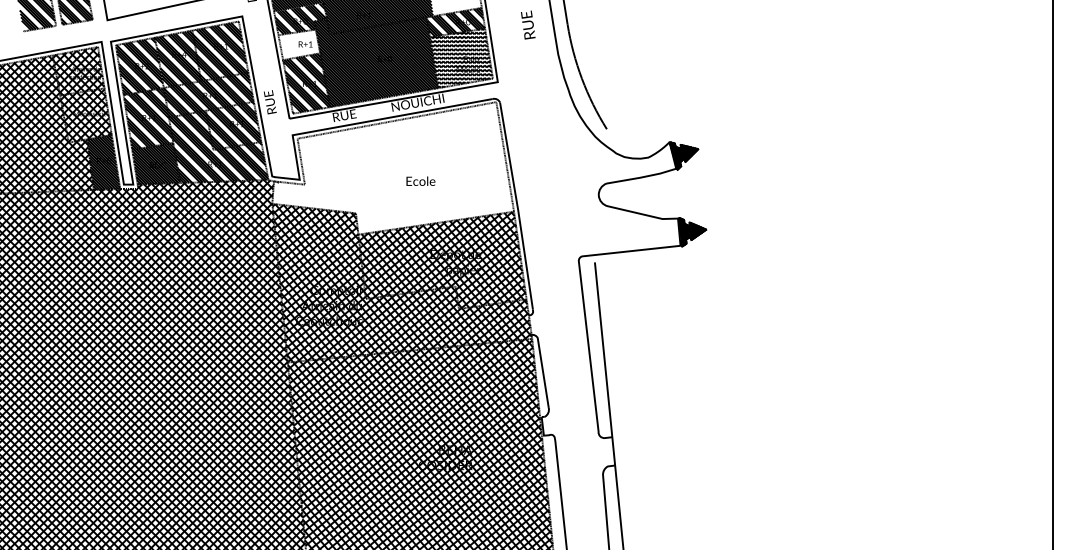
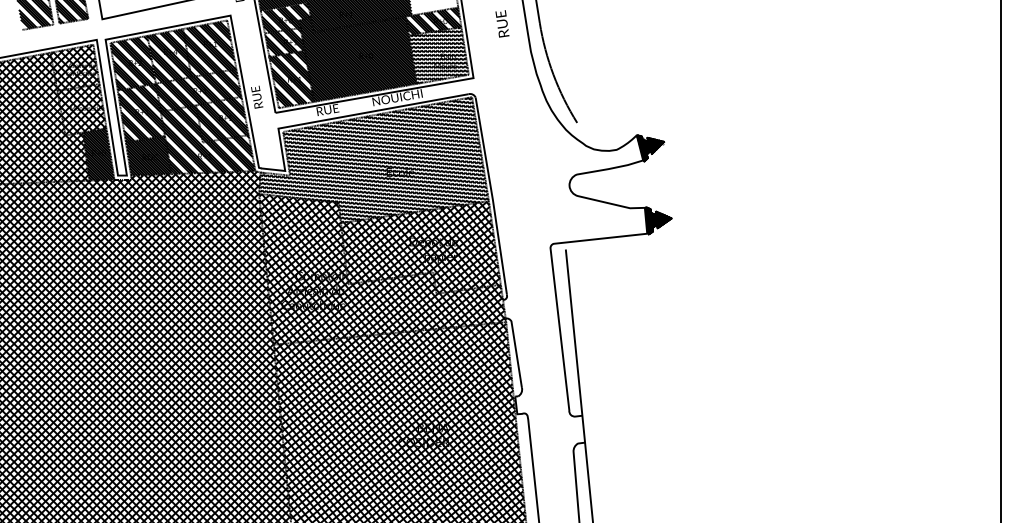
hatch: (299, 44) -> (284, 42), added
hatch: (392, 167) -> (373, 159), added

